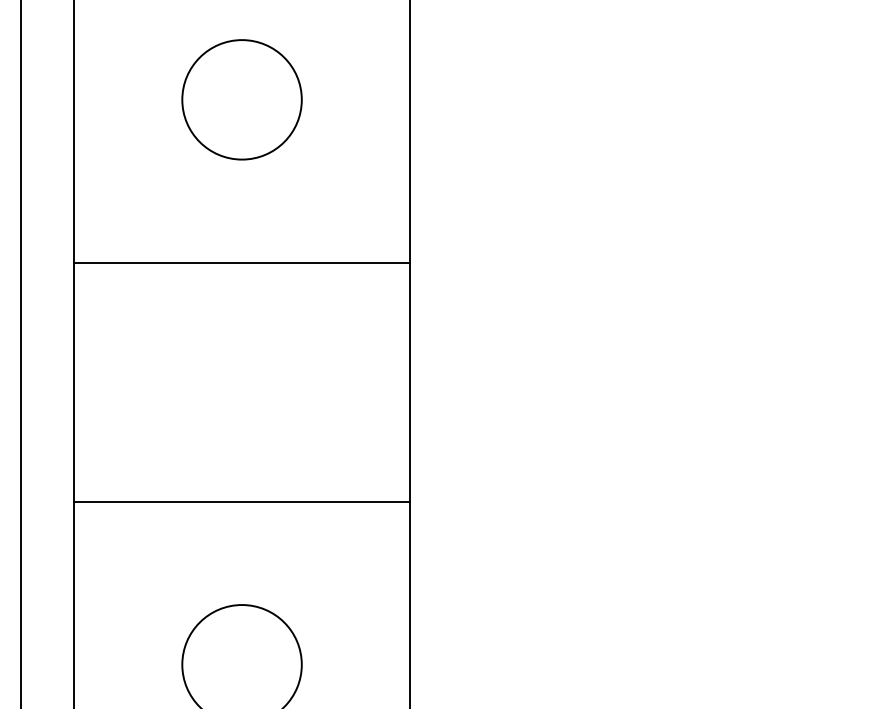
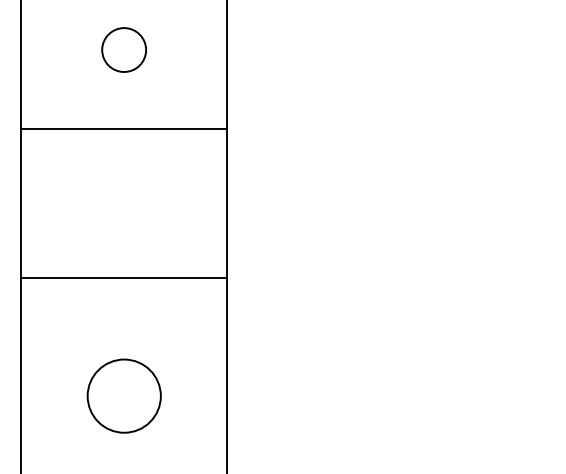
circle: (240, 98) -> (123, 49), size x0.6
line: (242, 262) -> (124, 128), moved
line: (242, 502) -> (124, 278), moved

